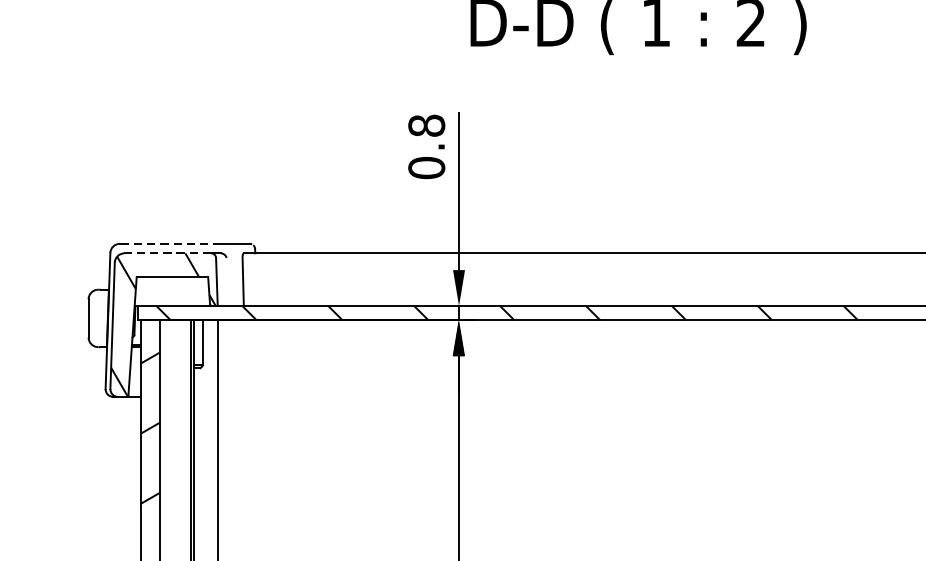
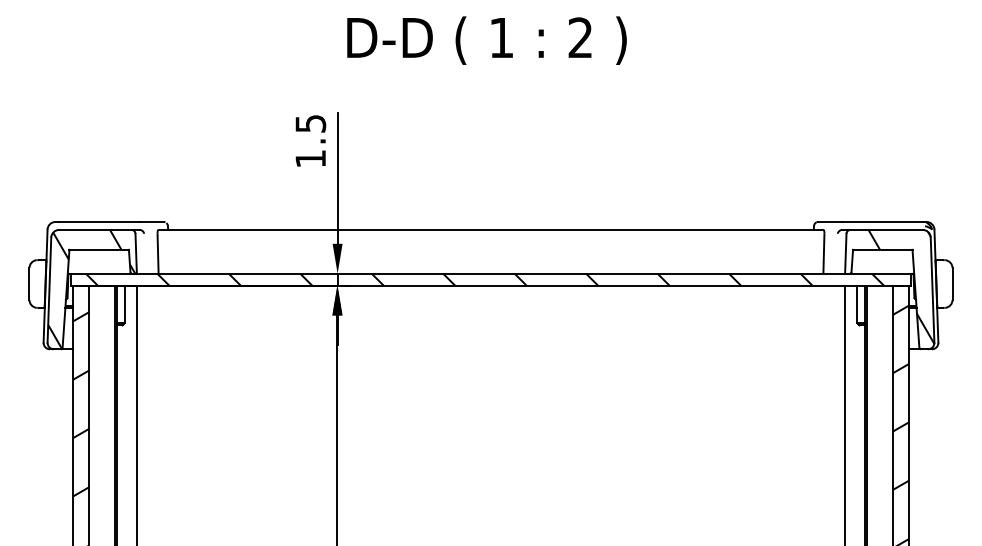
text: (426, 147) -> (310, 141), 0.8 -> 1.5
line: (172, 243) -> (99, 221), dashed -> solid
line: (166, 252) -> (94, 229), dashed -> solid

